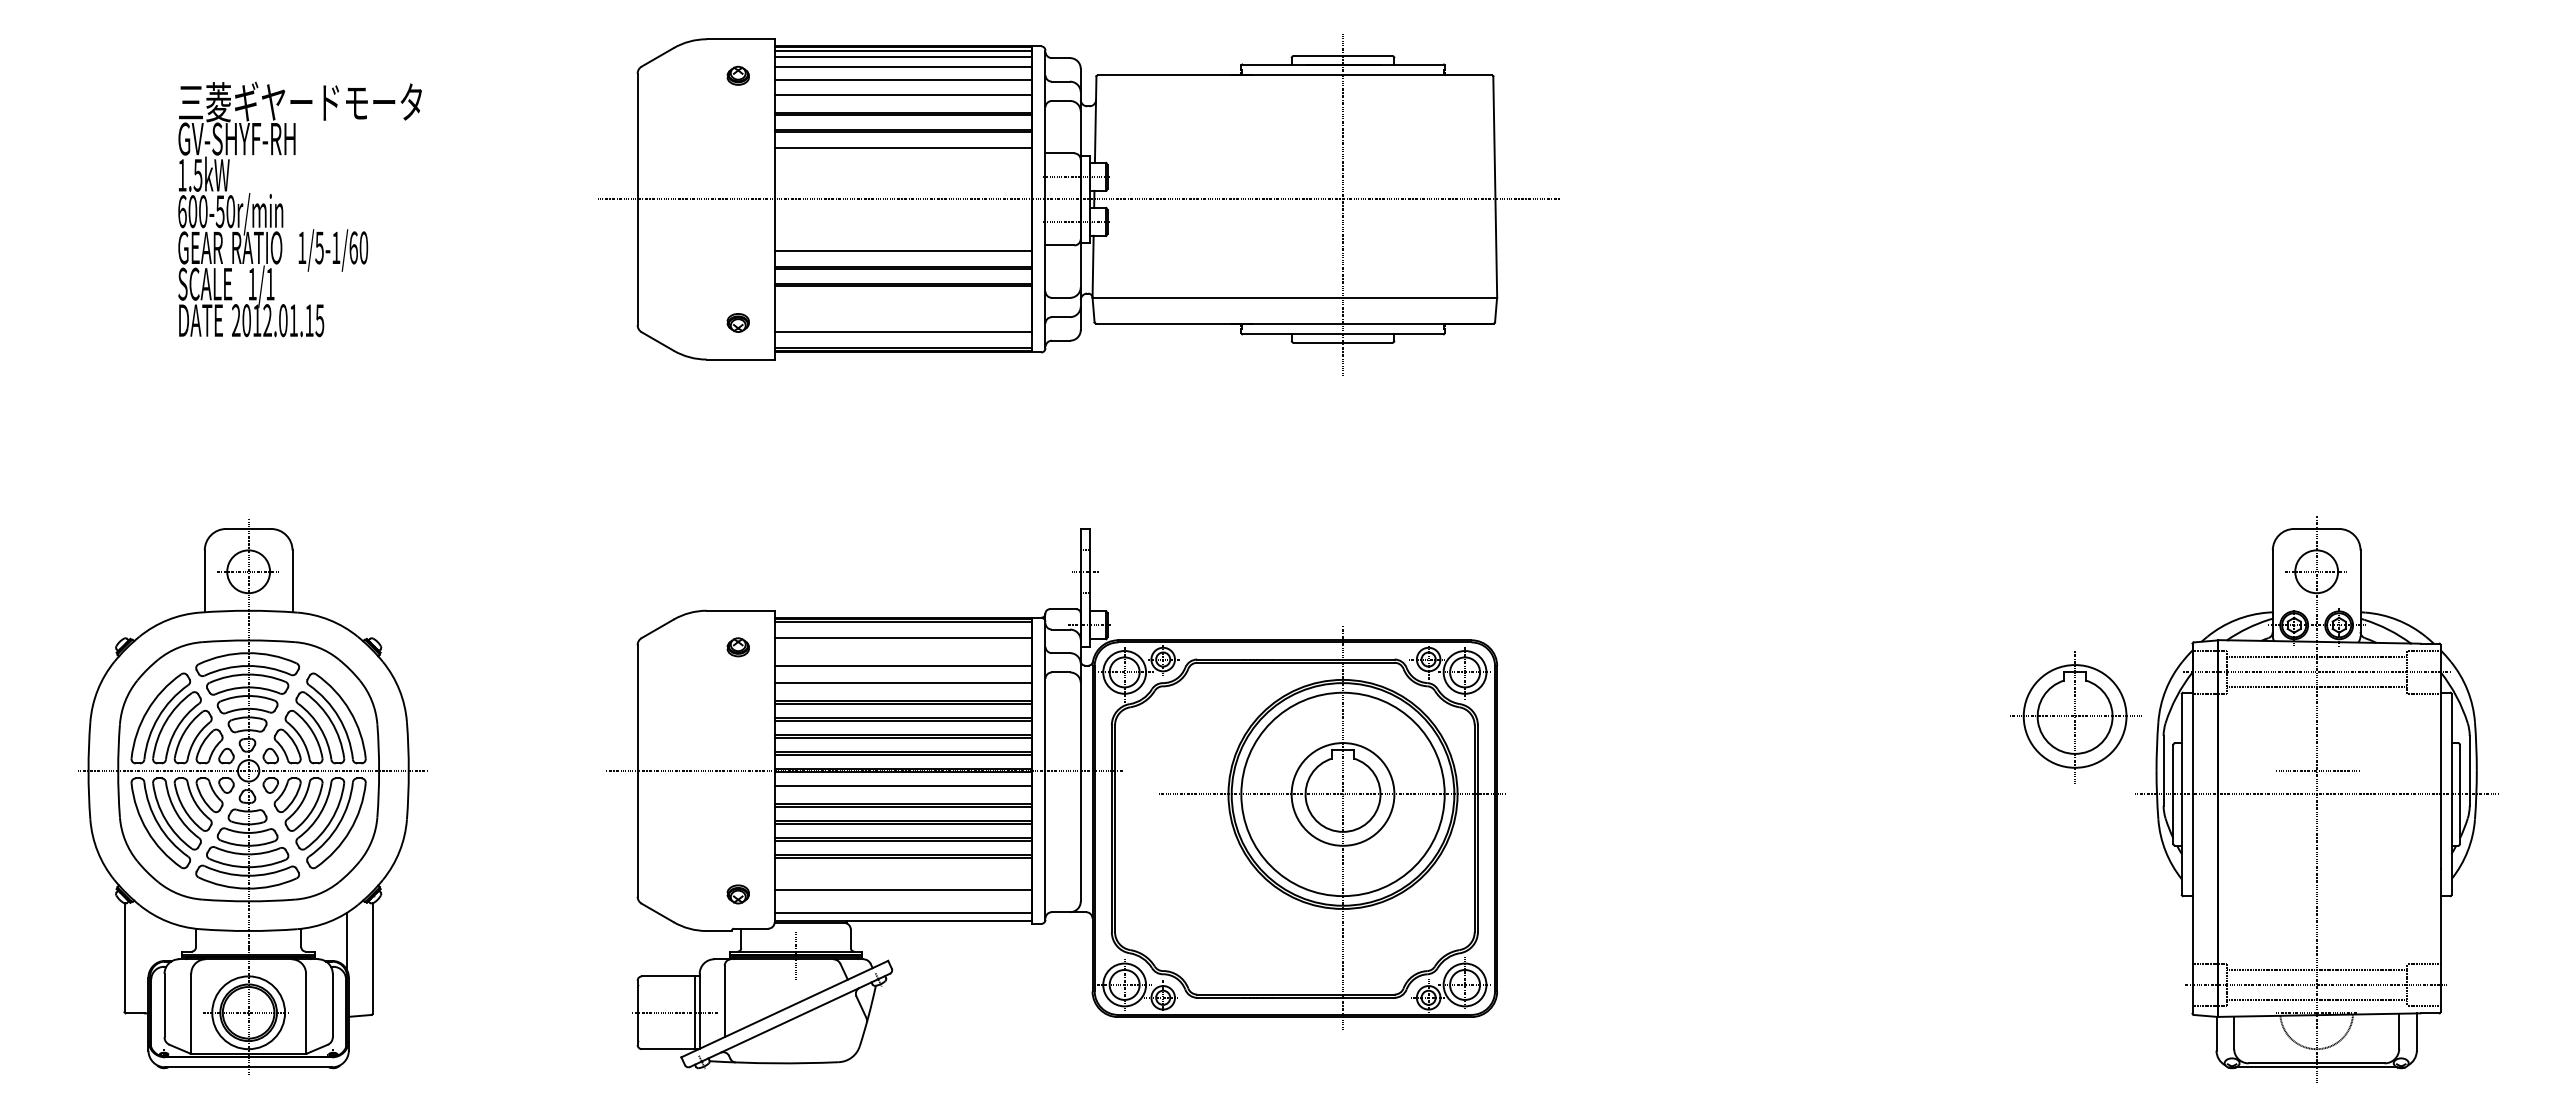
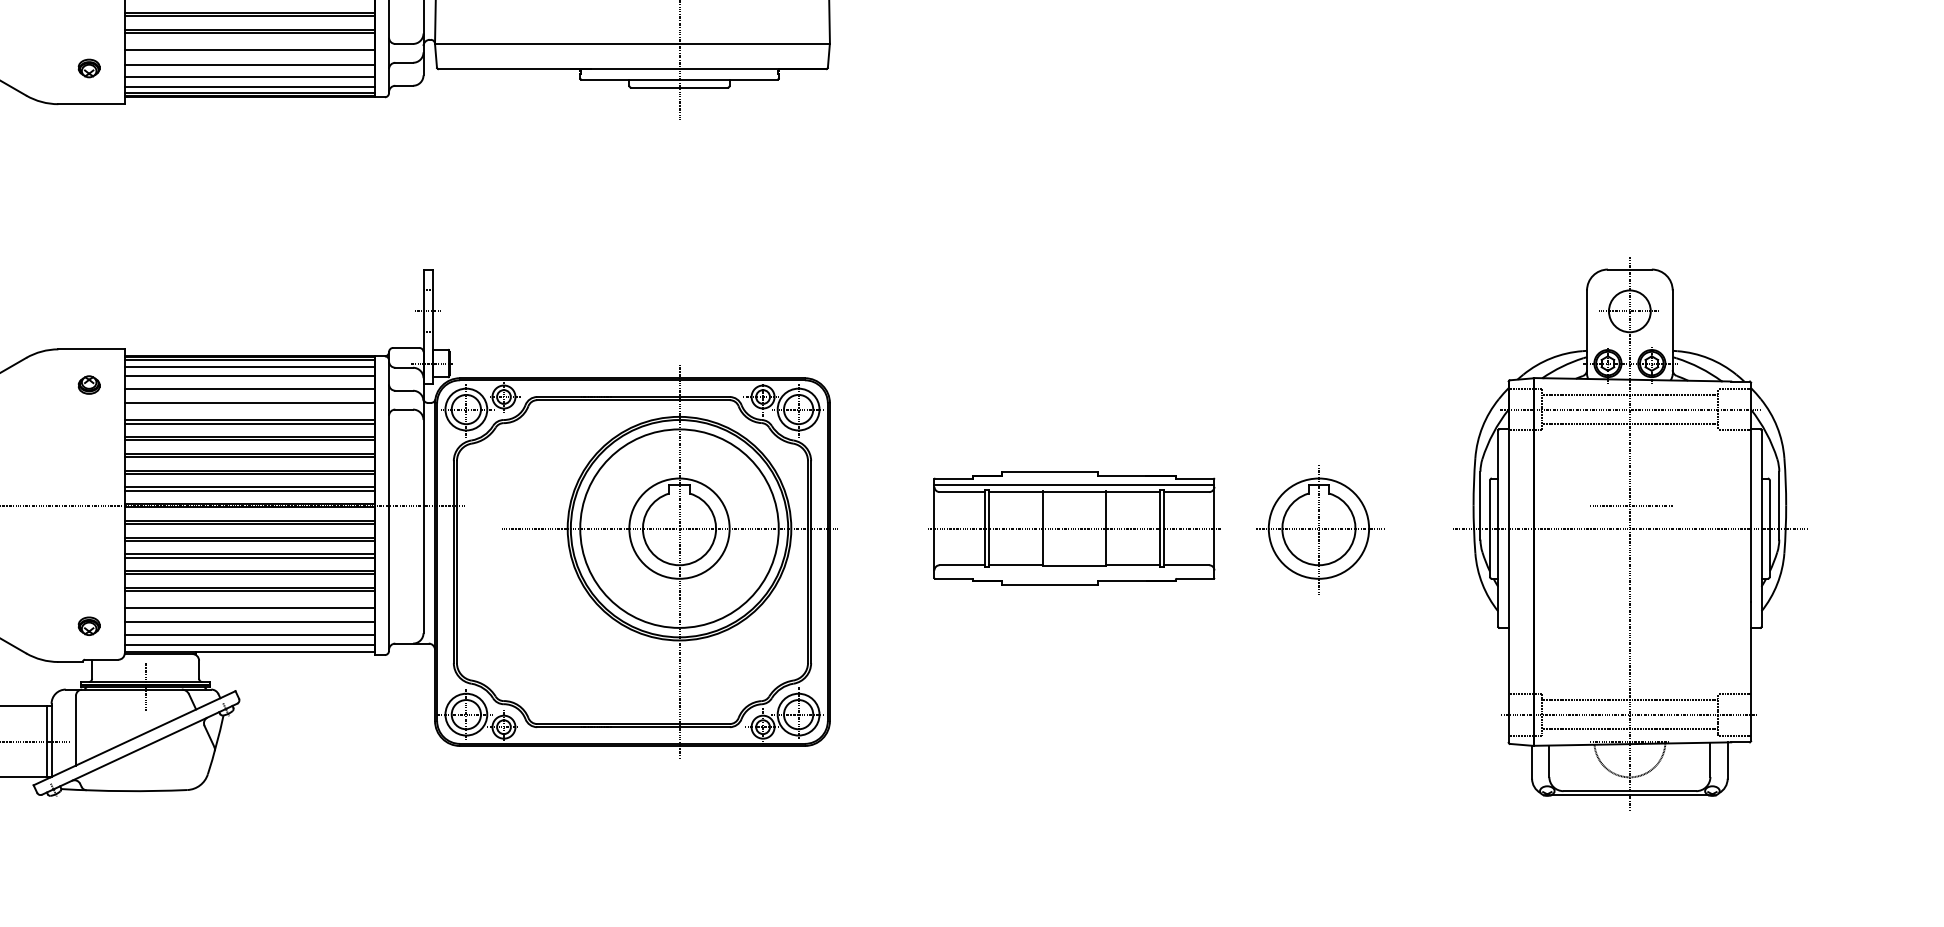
line: (902, 304) -> (249, 50), added
line: (902, 318) -> (249, 64), added
line: (902, 341) -> (249, 86), added
line: (902, 628) -> (249, 366), added
line: (902, 651) -> (249, 389), added
line: (902, 686) -> (249, 423), added
part: (2075, 717) -> (1319, 529), moved
line: (902, 789) -> (249, 523), added
part: (1747, 794) -> (1074, 528), added
line: (902, 875) -> (249, 607), added
line: (902, 903) -> (249, 635), added

